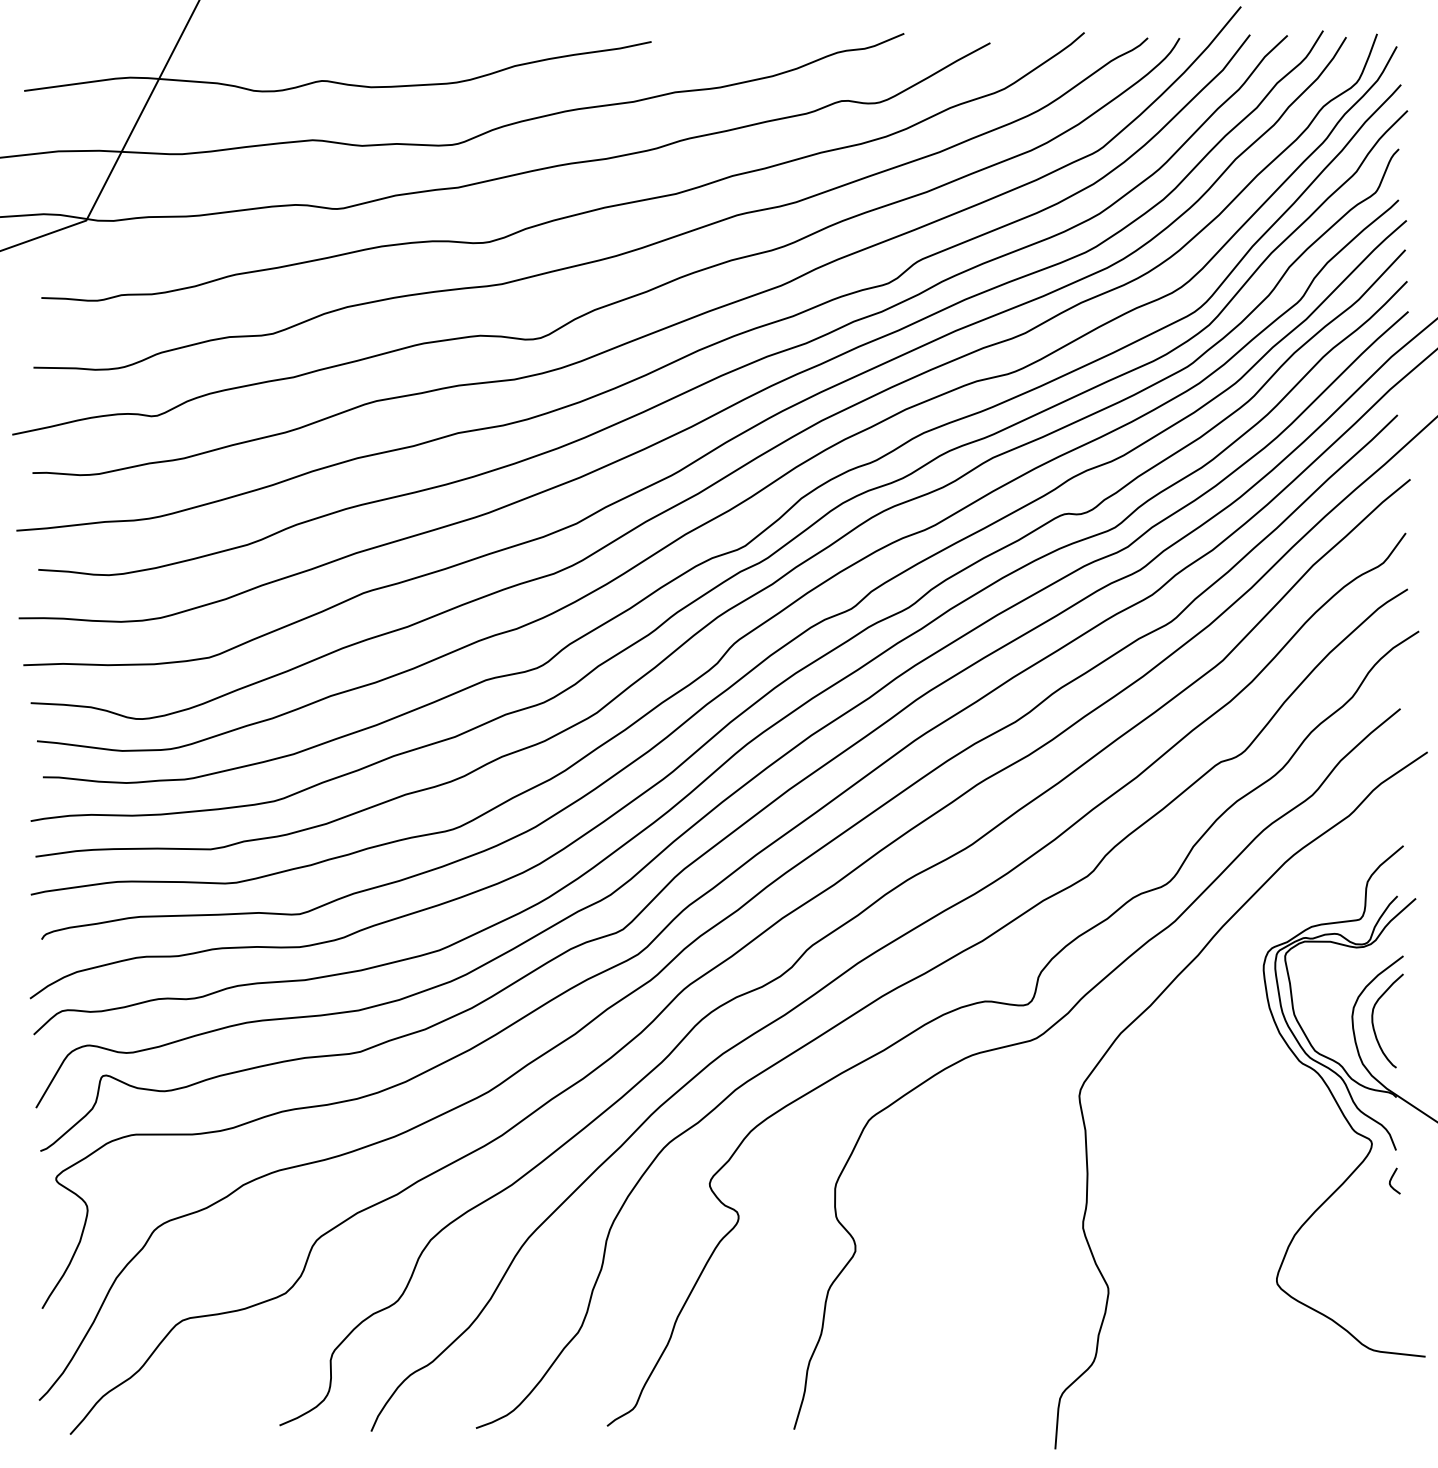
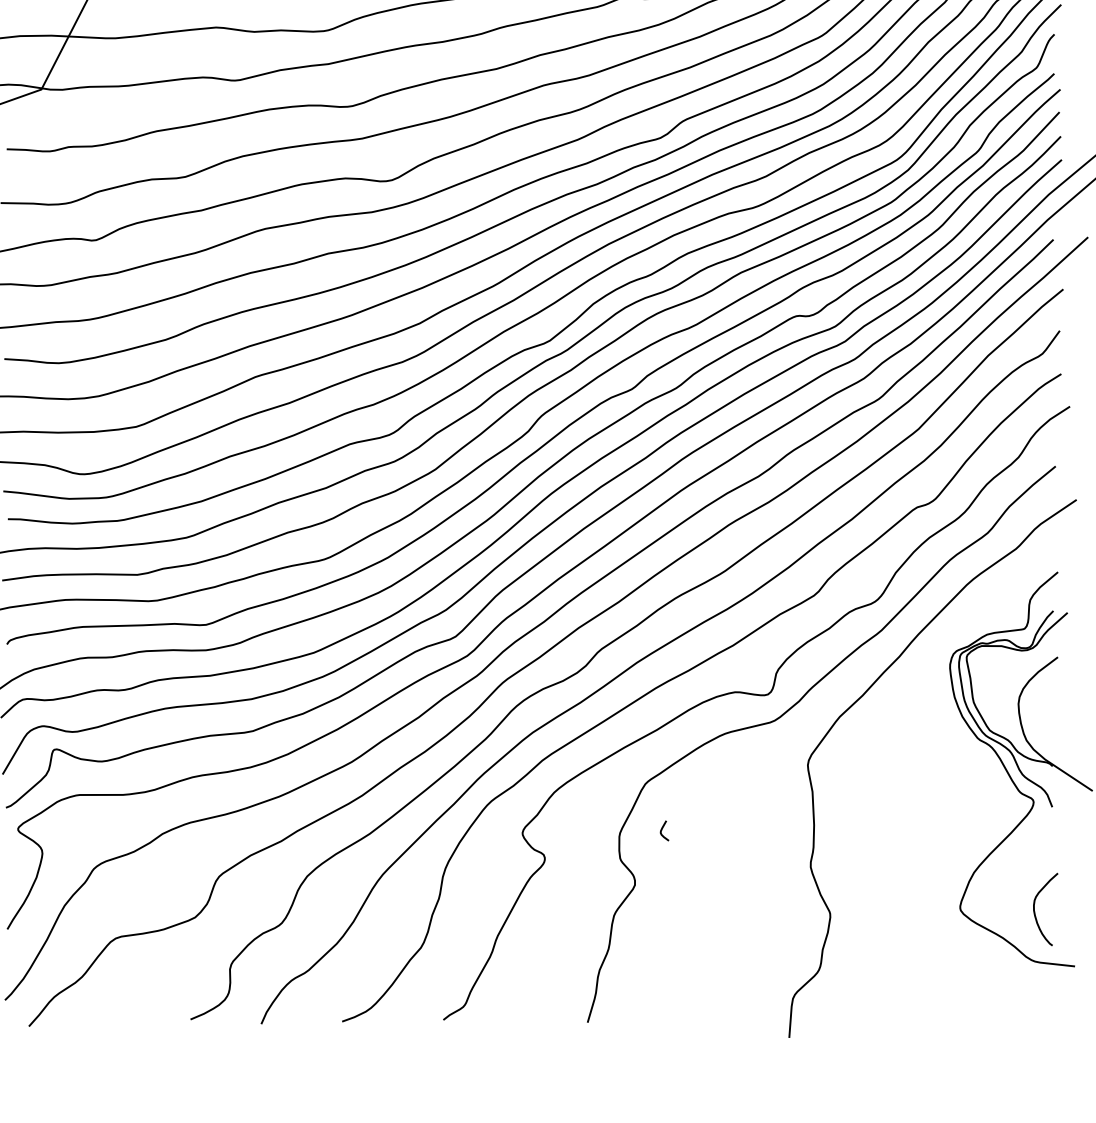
curve: (1373, 1020) -> (1034, 909), moved
curve: (1392, 1178) -> (662, 828), moved

